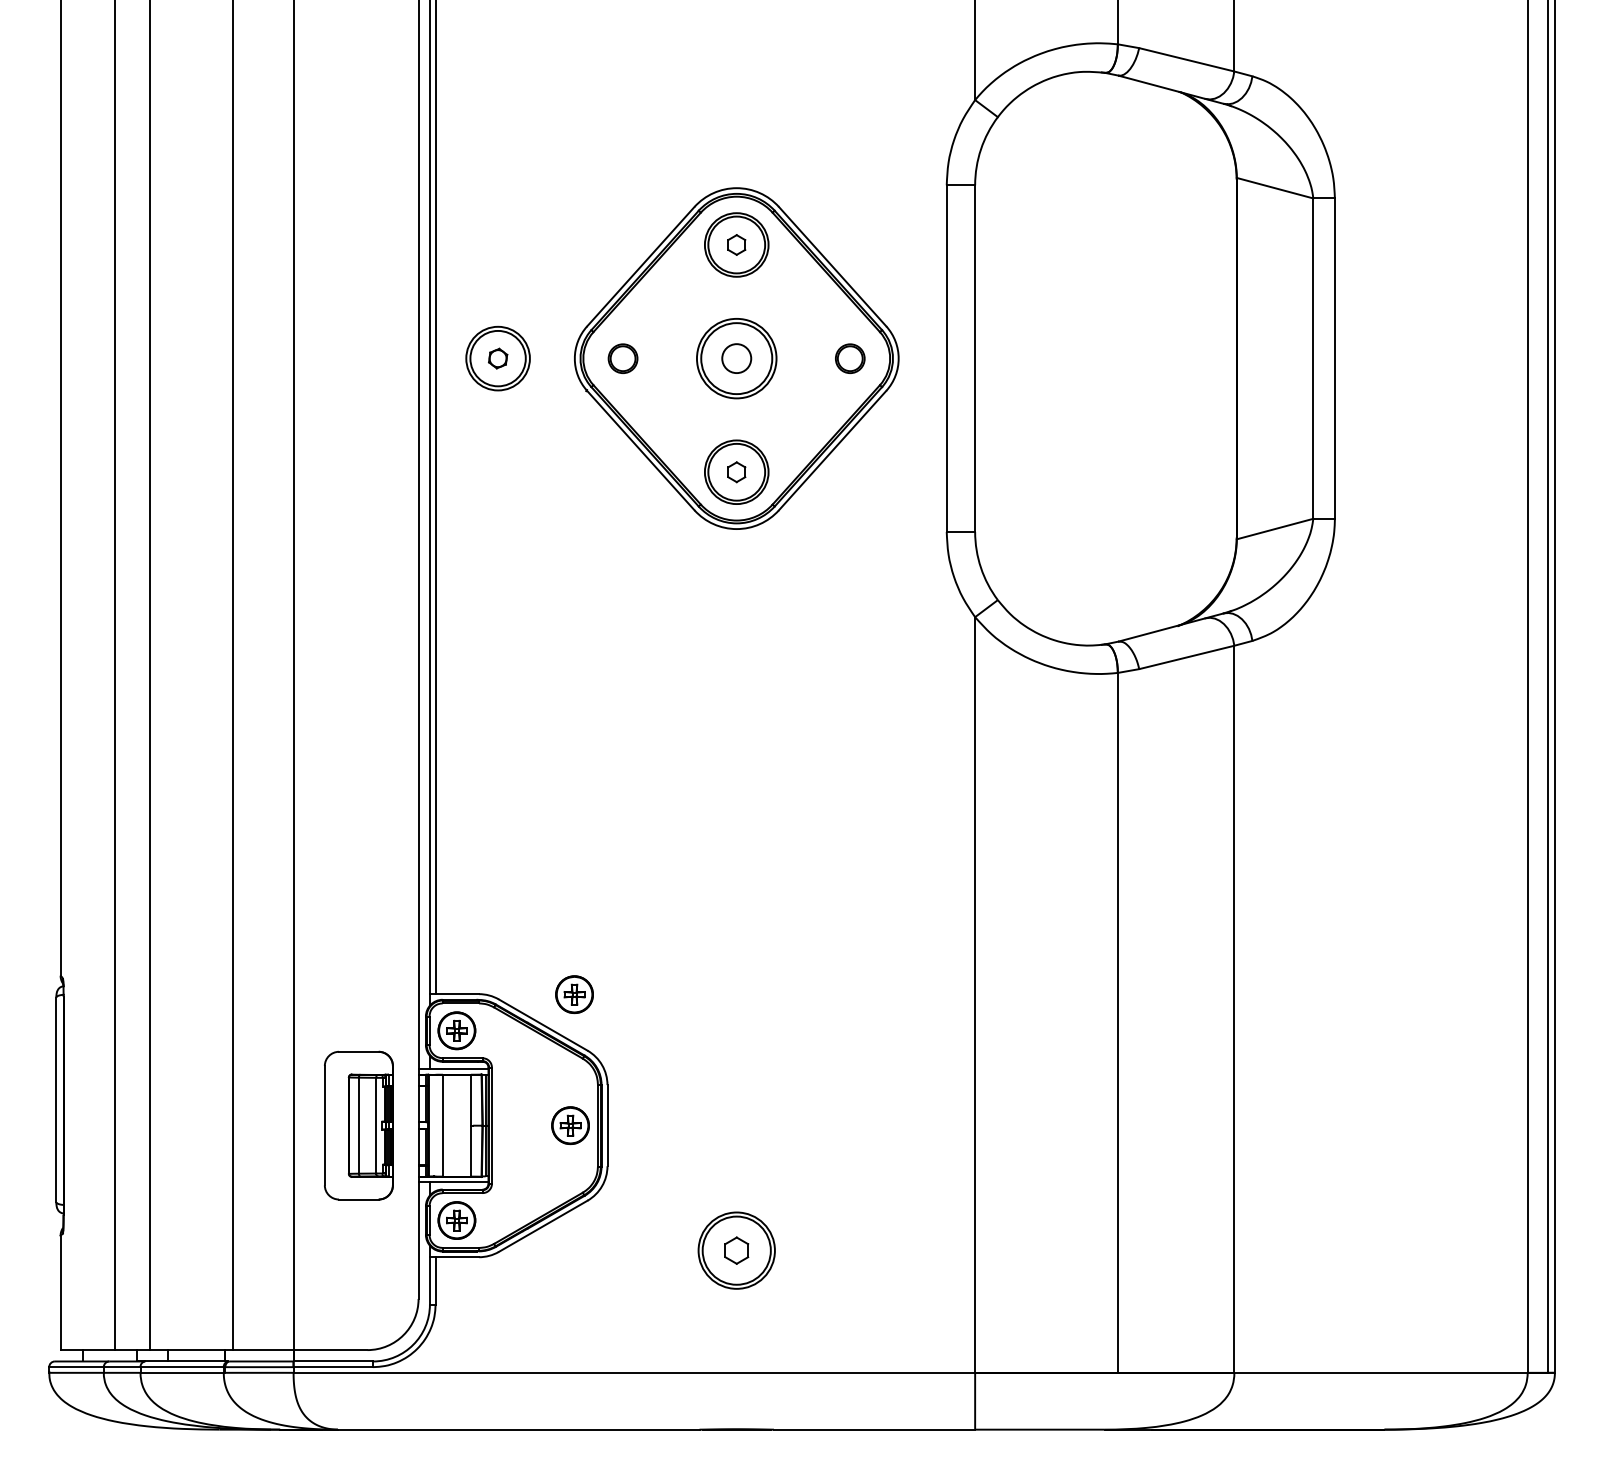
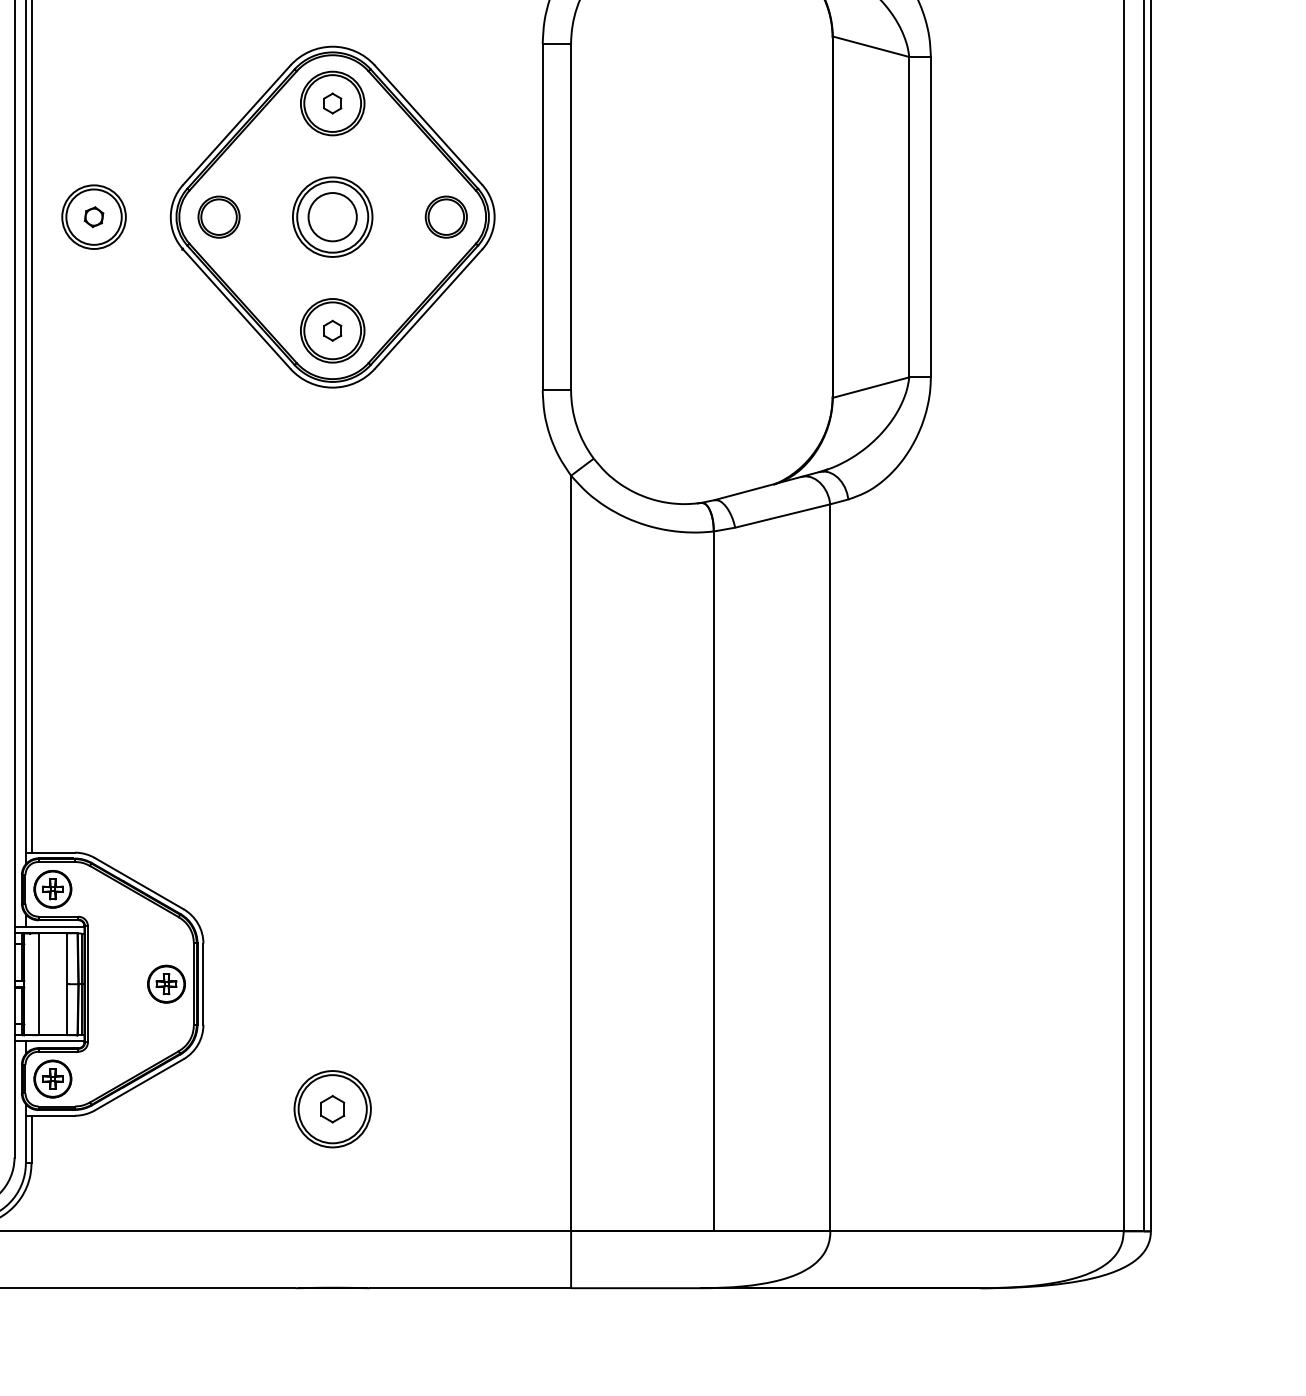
part: (622, 358) -> (218, 217), size x1.43
circle: (736, 358) -> (332, 217), size x1.67
part: (849, 358) -> (445, 217), size x1.43
part: (574, 994) -> (170, 853), removed

